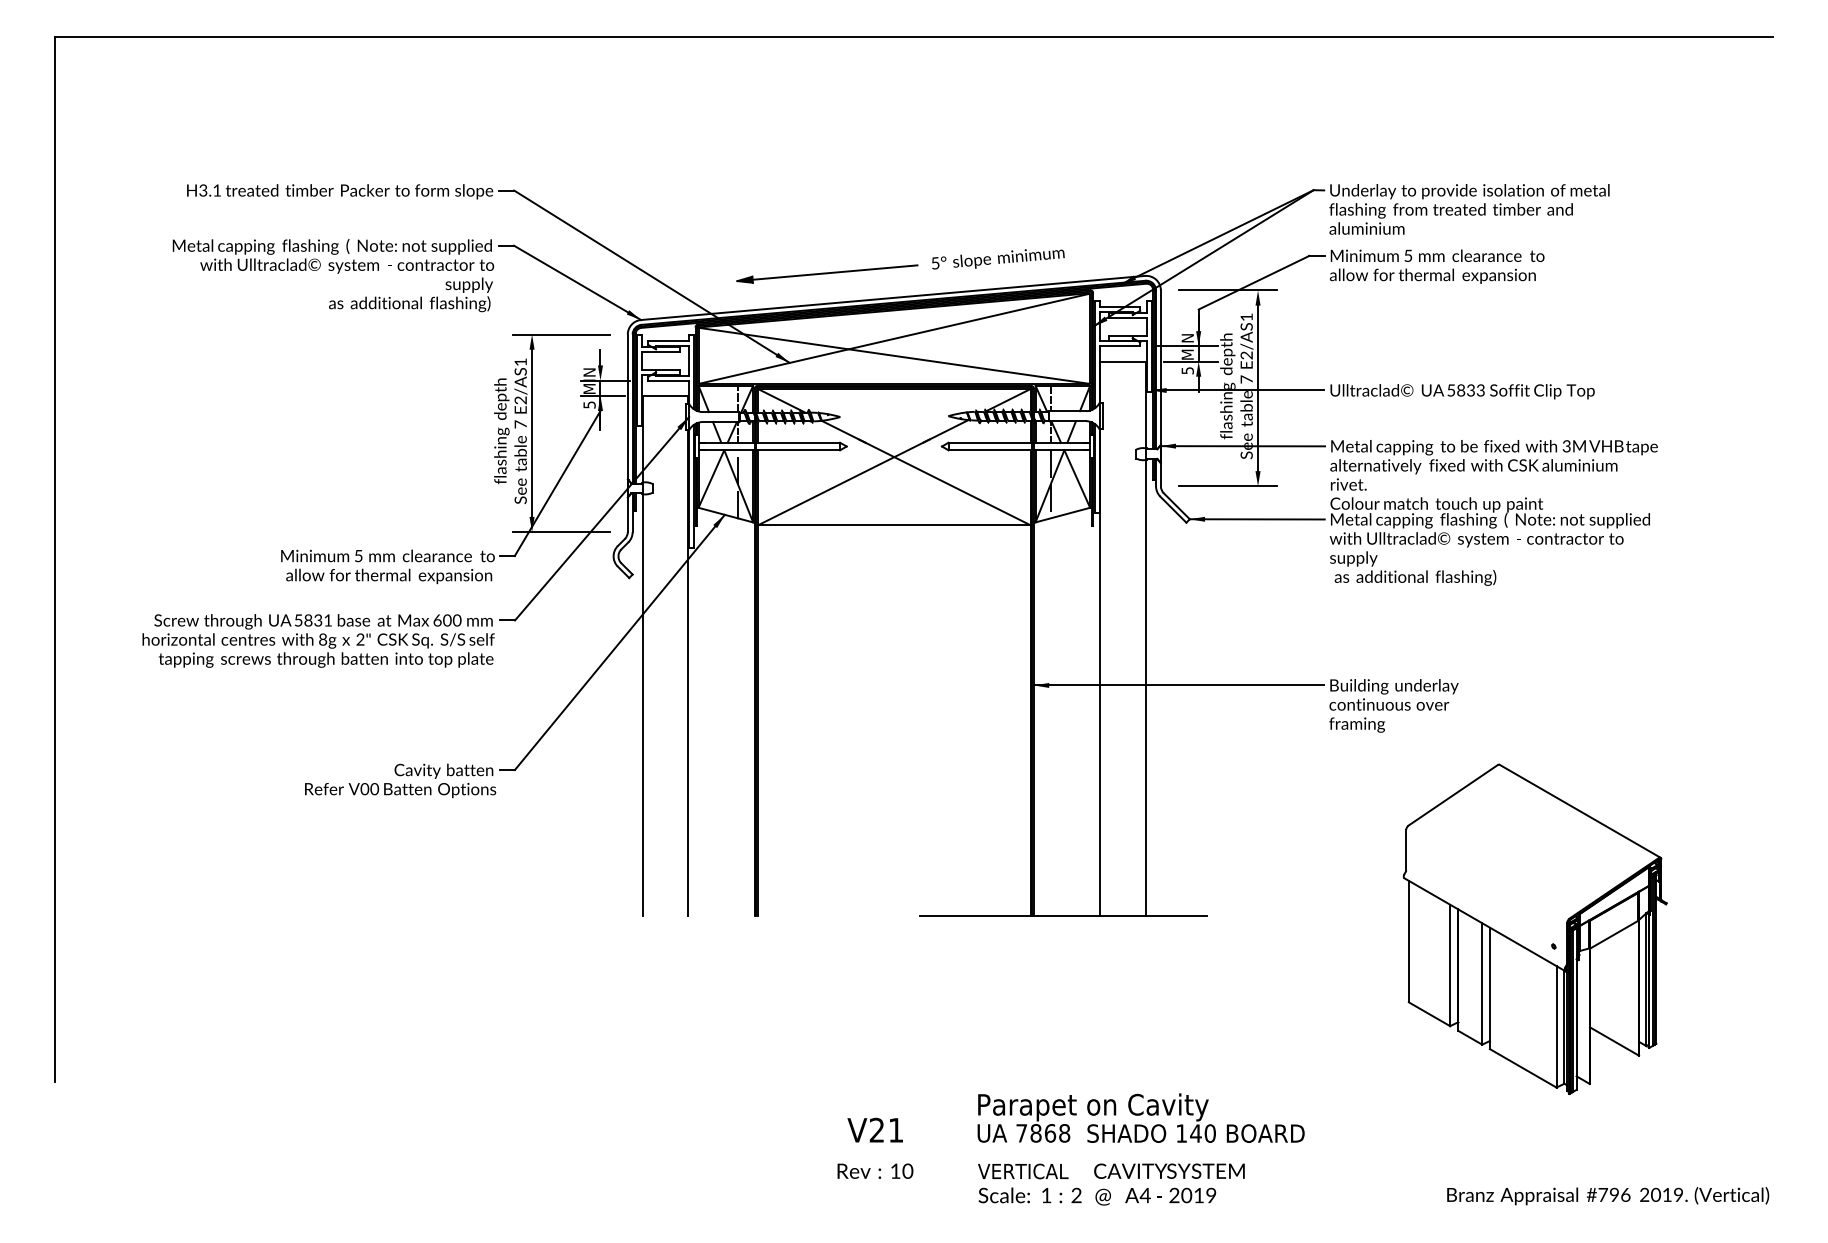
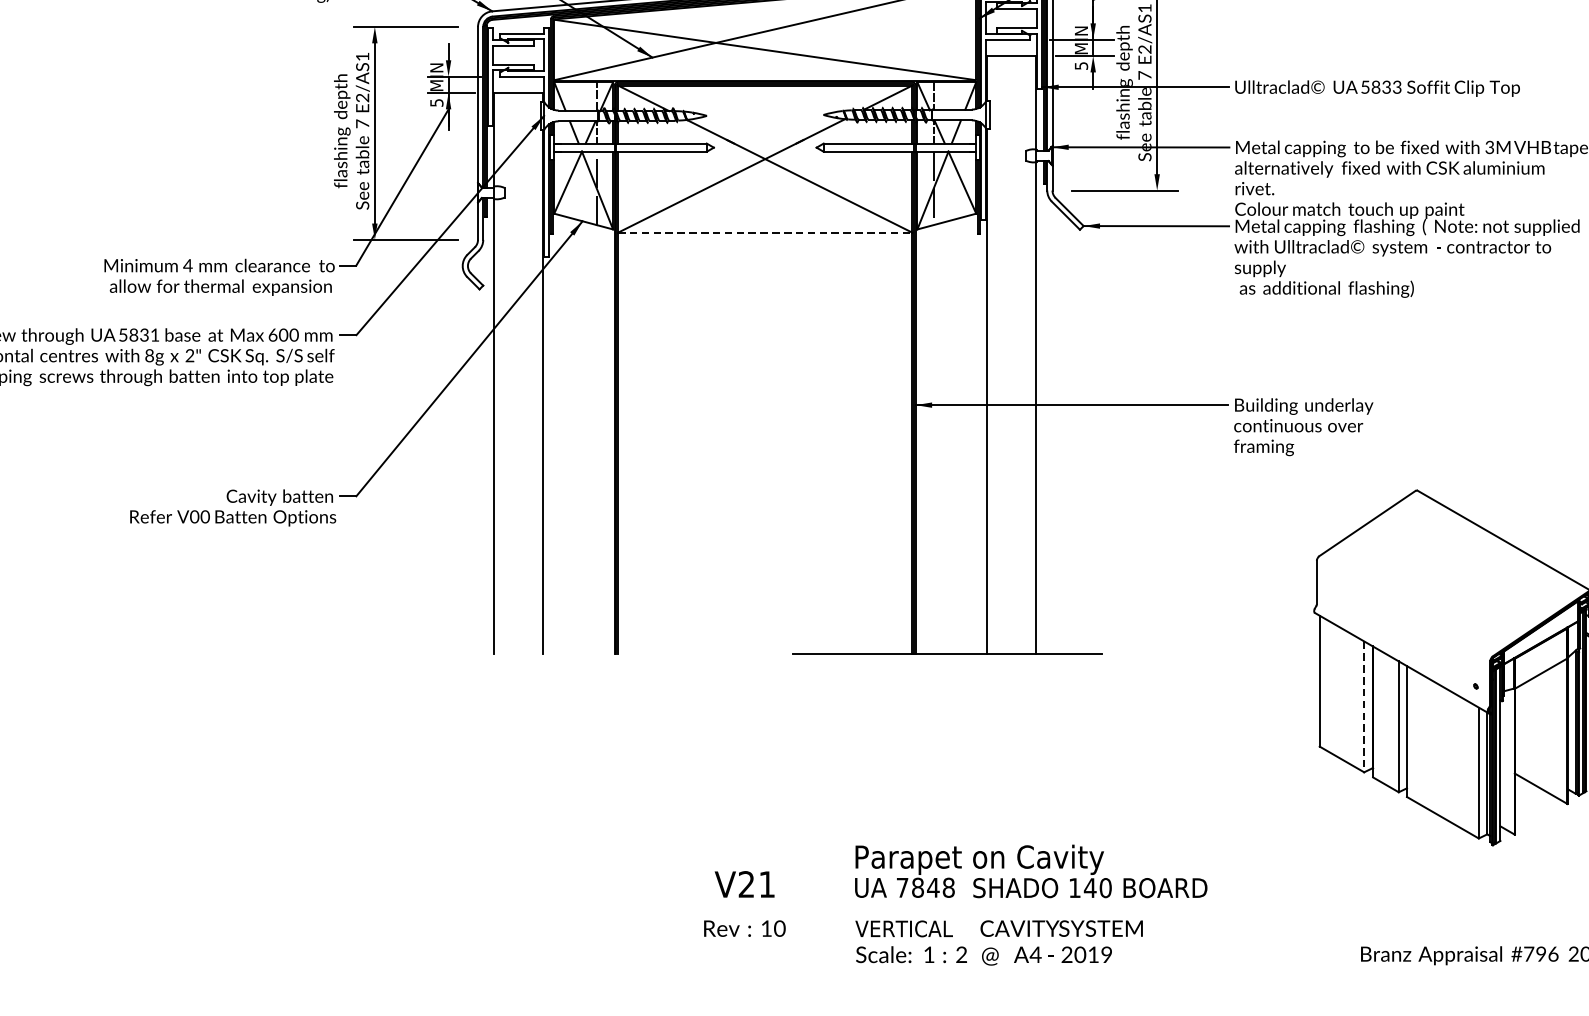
line: (894, 525) -> (765, 232), solid -> dashed
text: (358, 556) -> (187, 266), 5 -> 4
line: (1450, 965) -> (1364, 706), solid -> dashed
text: (1050, 1133) -> (933, 887), 7868 -> 7848

